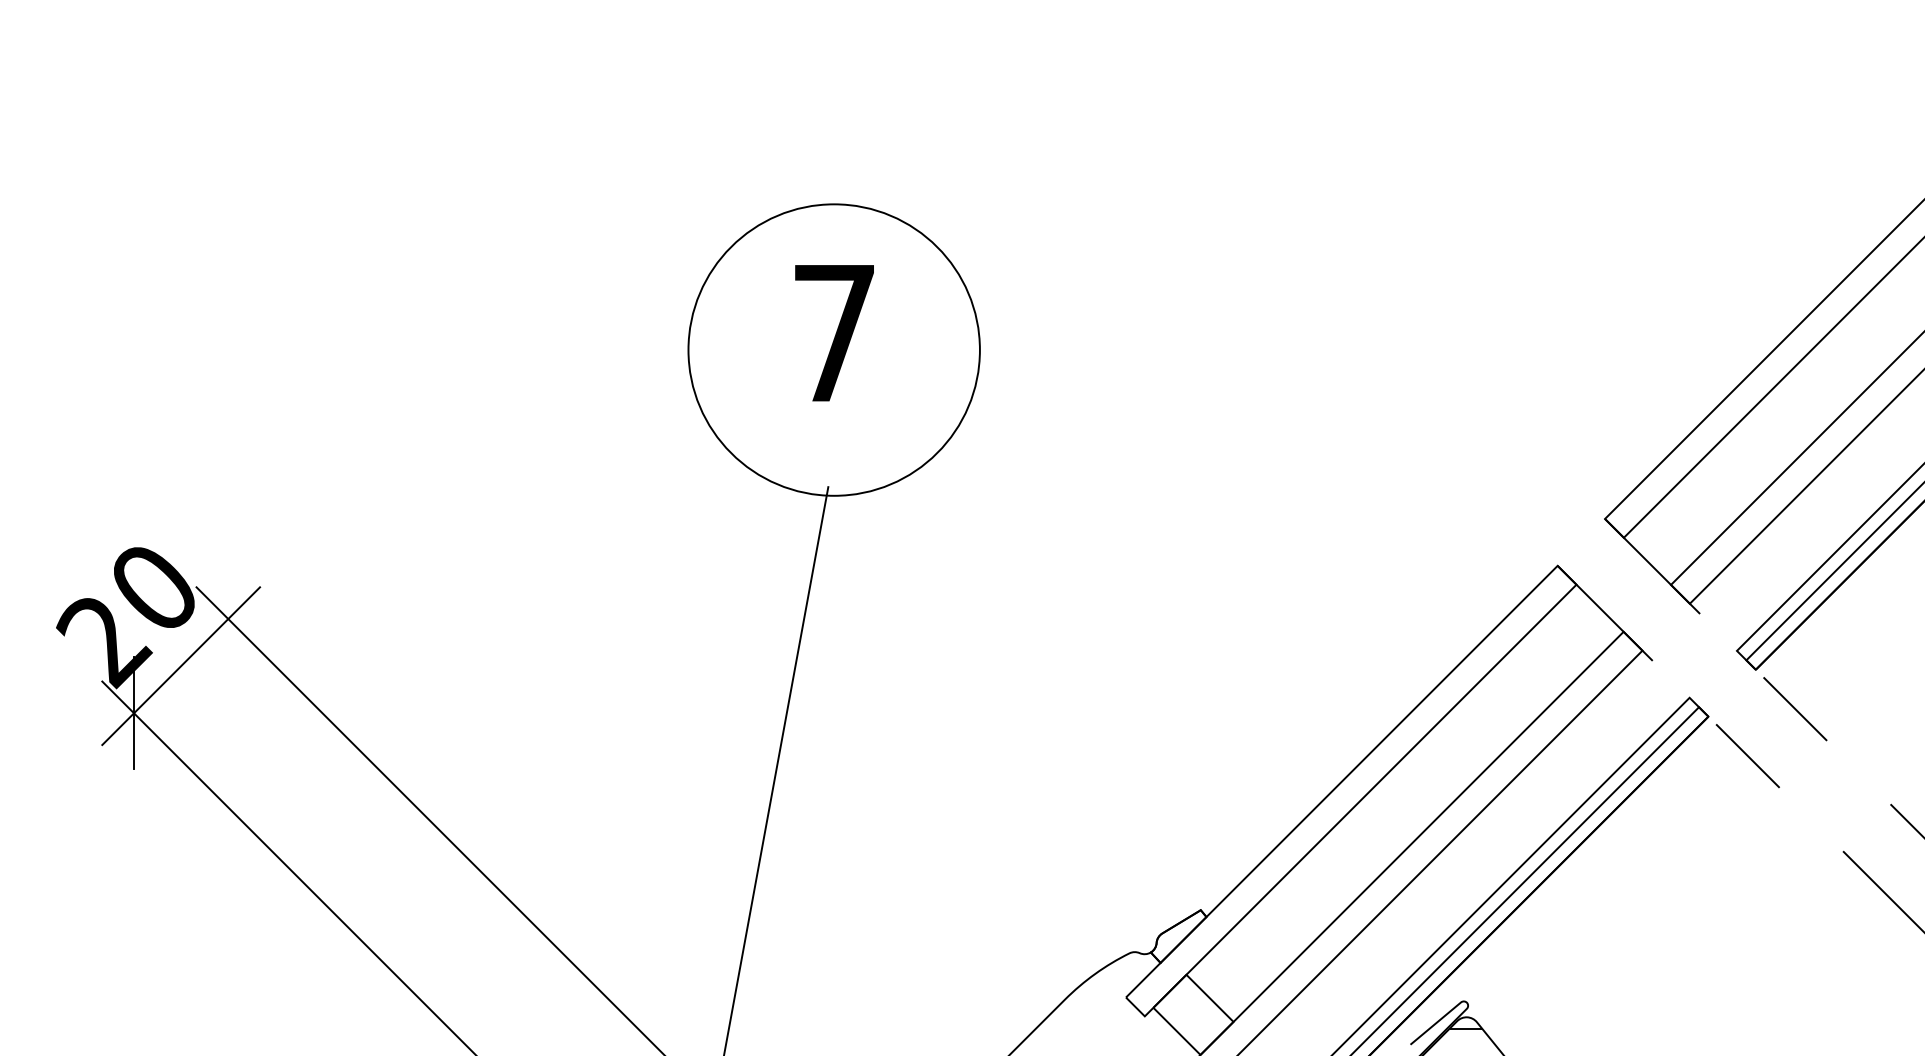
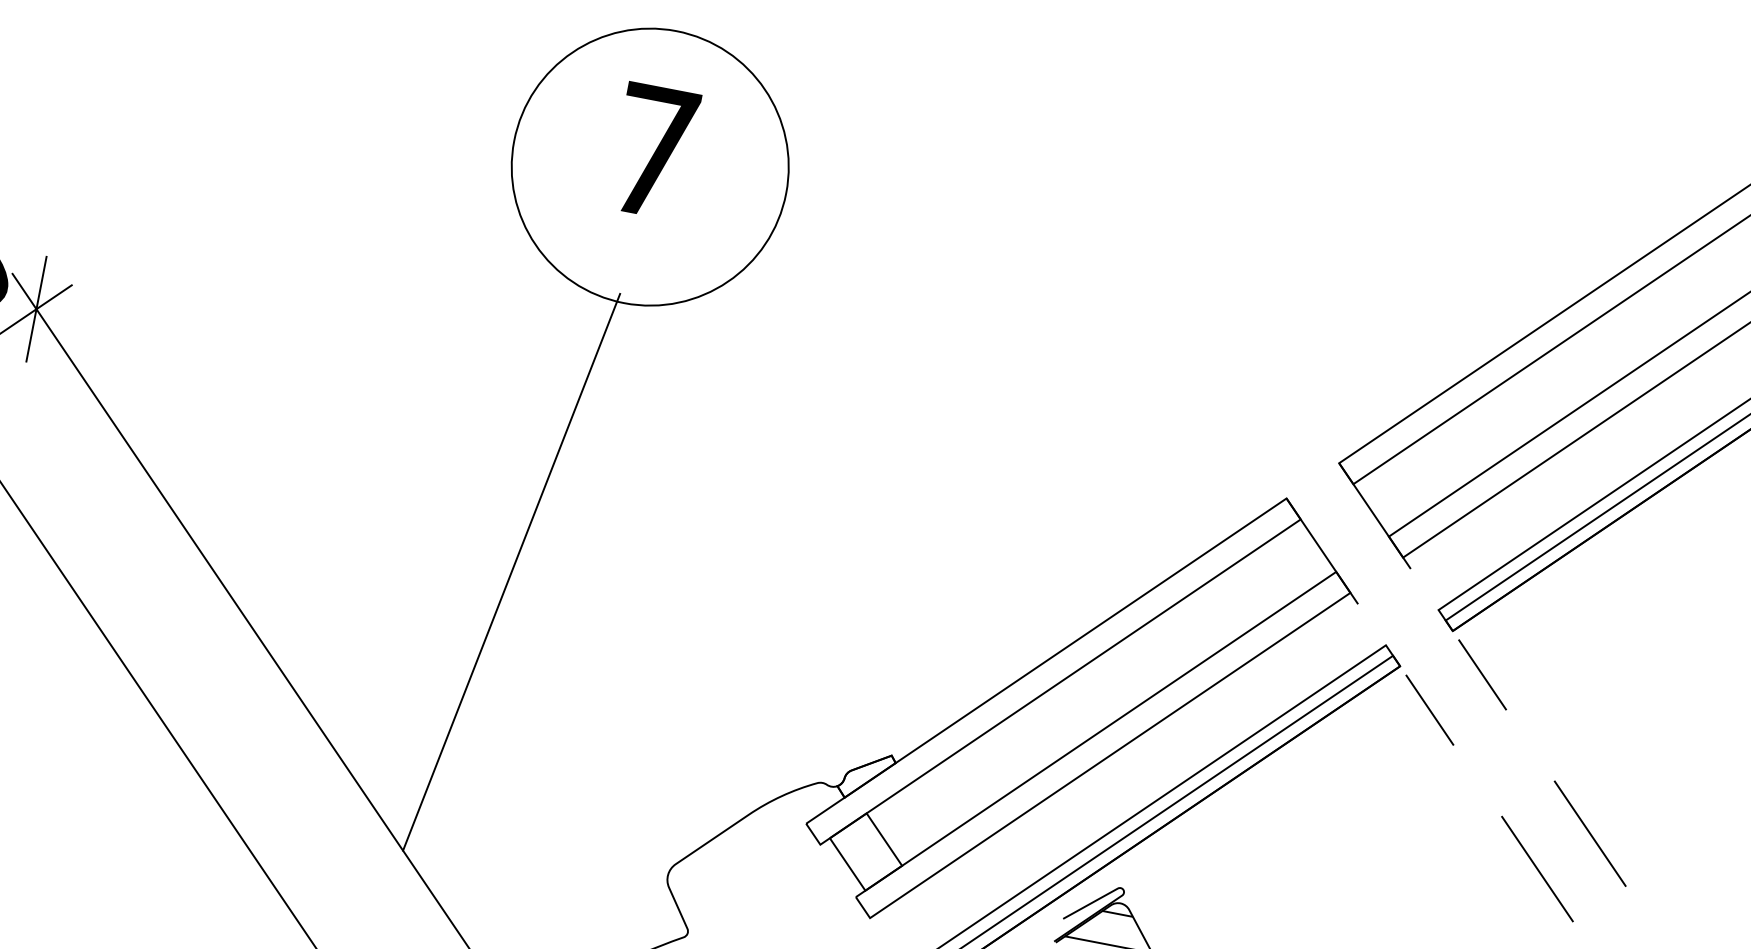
line: (228, 618) -> (36, 308), added

